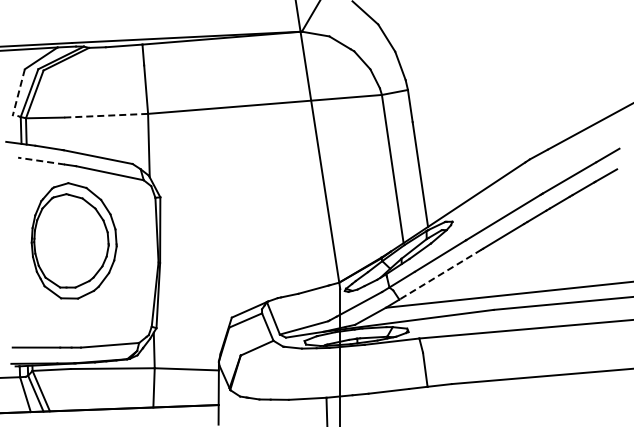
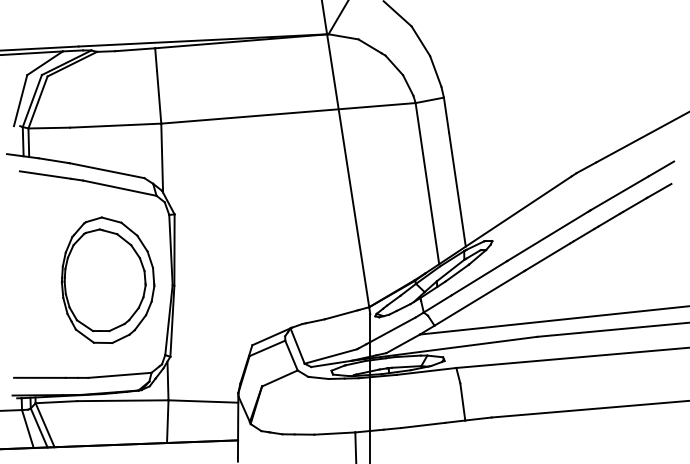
line: (18, 93) -> (20, 101), dashed -> solid
line: (106, 115) -> (116, 125), dashed -> solid
line: (41, 161) -> (45, 175), dashed -> solid
part: (73, 240) -> (107, 279), moved
line: (440, 274) -> (479, 298), dashed -> solid

